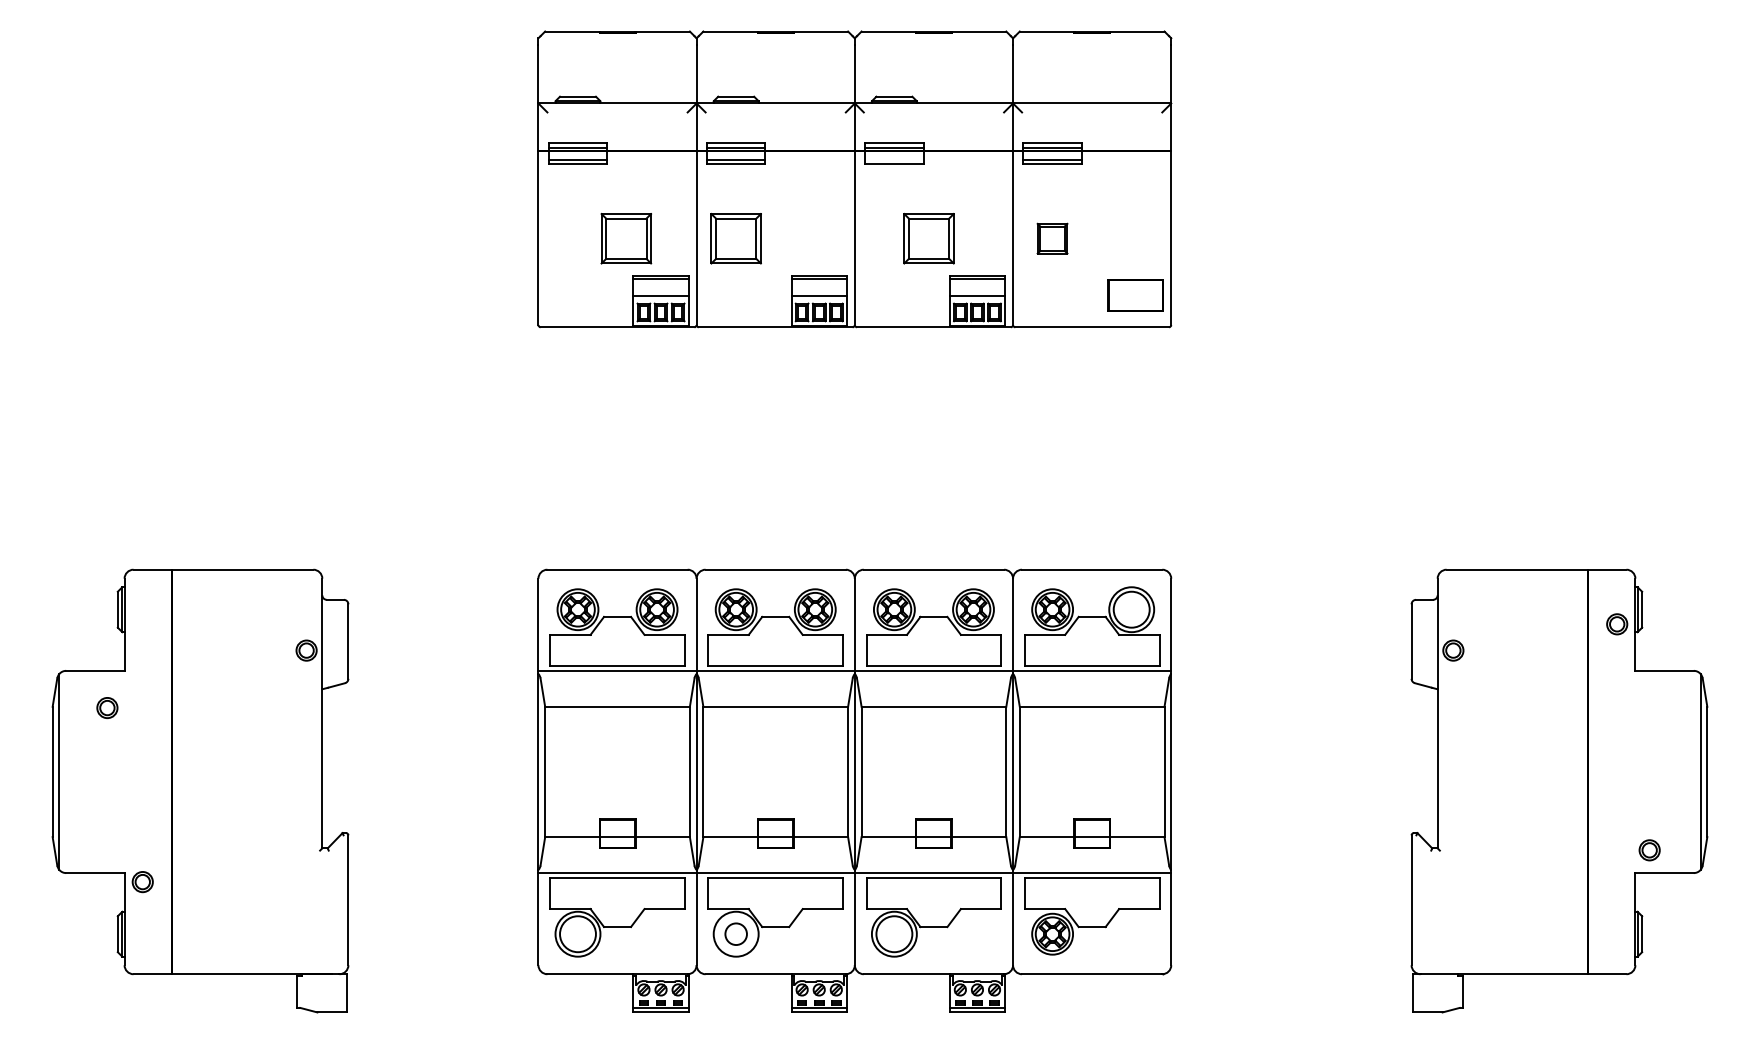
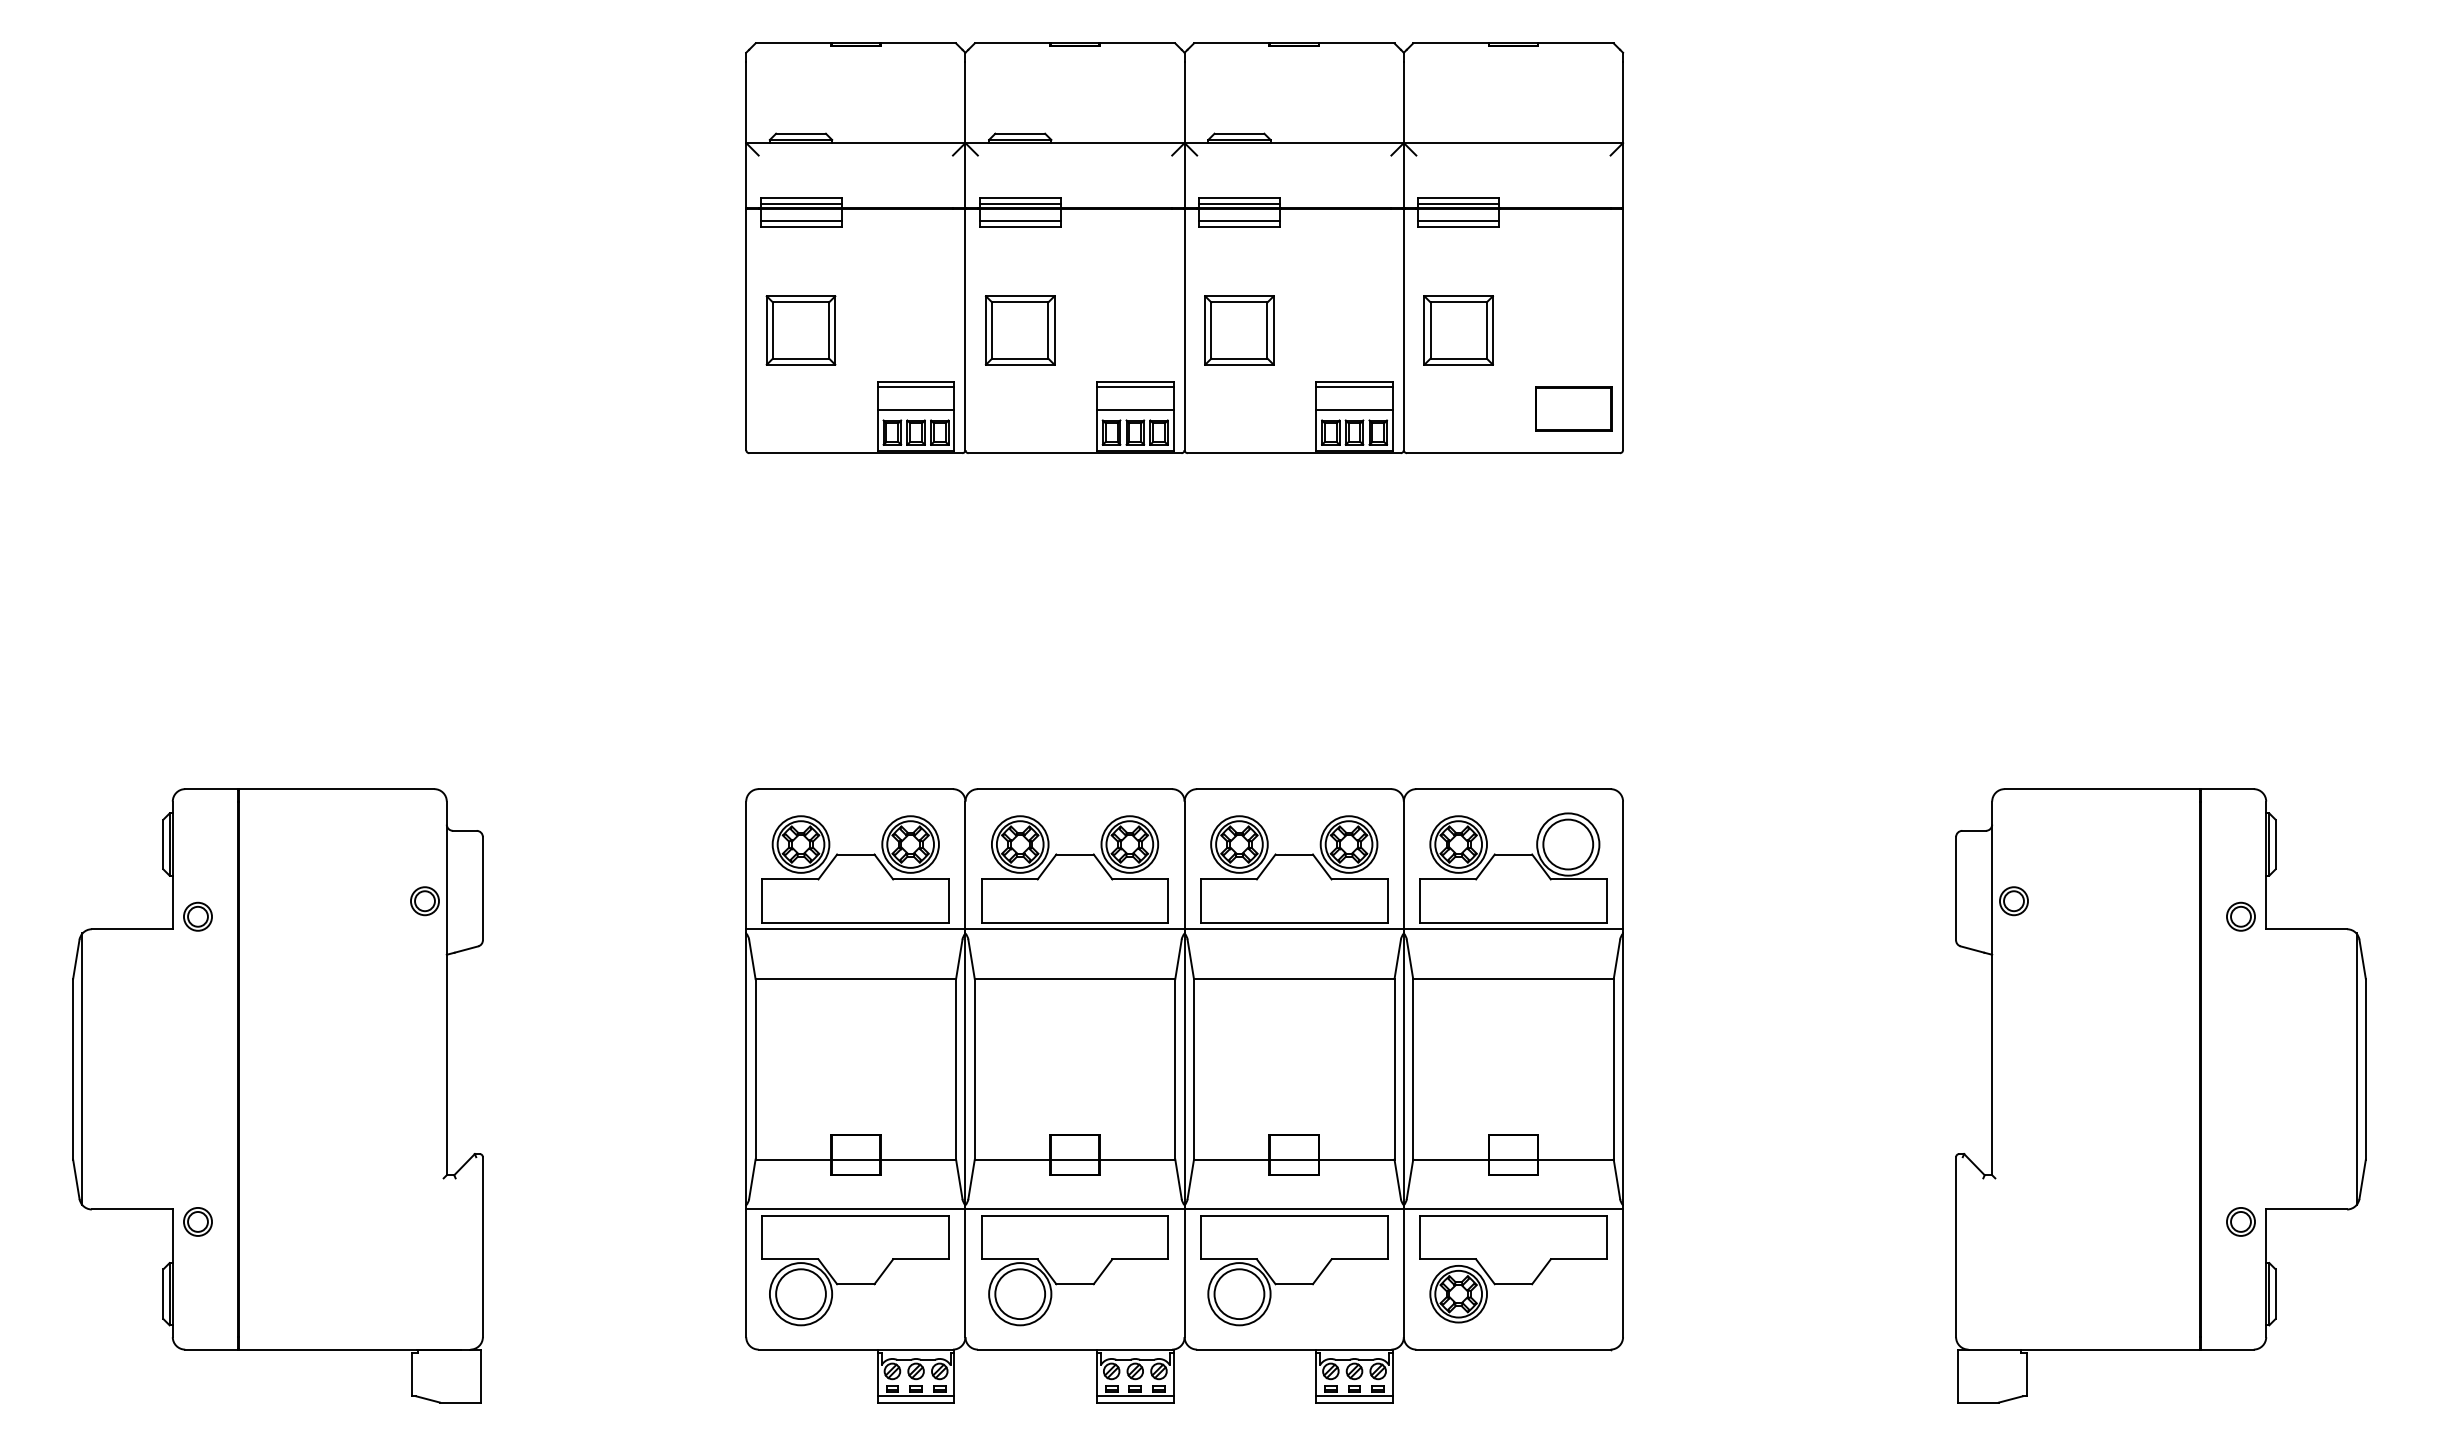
line: (893, 159) -> (1238, 220), added
part: (625, 238) -> (800, 330), moved
part: (929, 238) -> (1239, 330), moved
part: (1052, 238) -> (1458, 330), size x1.67
part: (1616, 624) -> (2240, 916), moved
part: (107, 707) -> (197, 916), moved
part: (1649, 850) -> (2240, 1221), moved
circle: (736, 934) -> (1020, 1294), size x1.67

